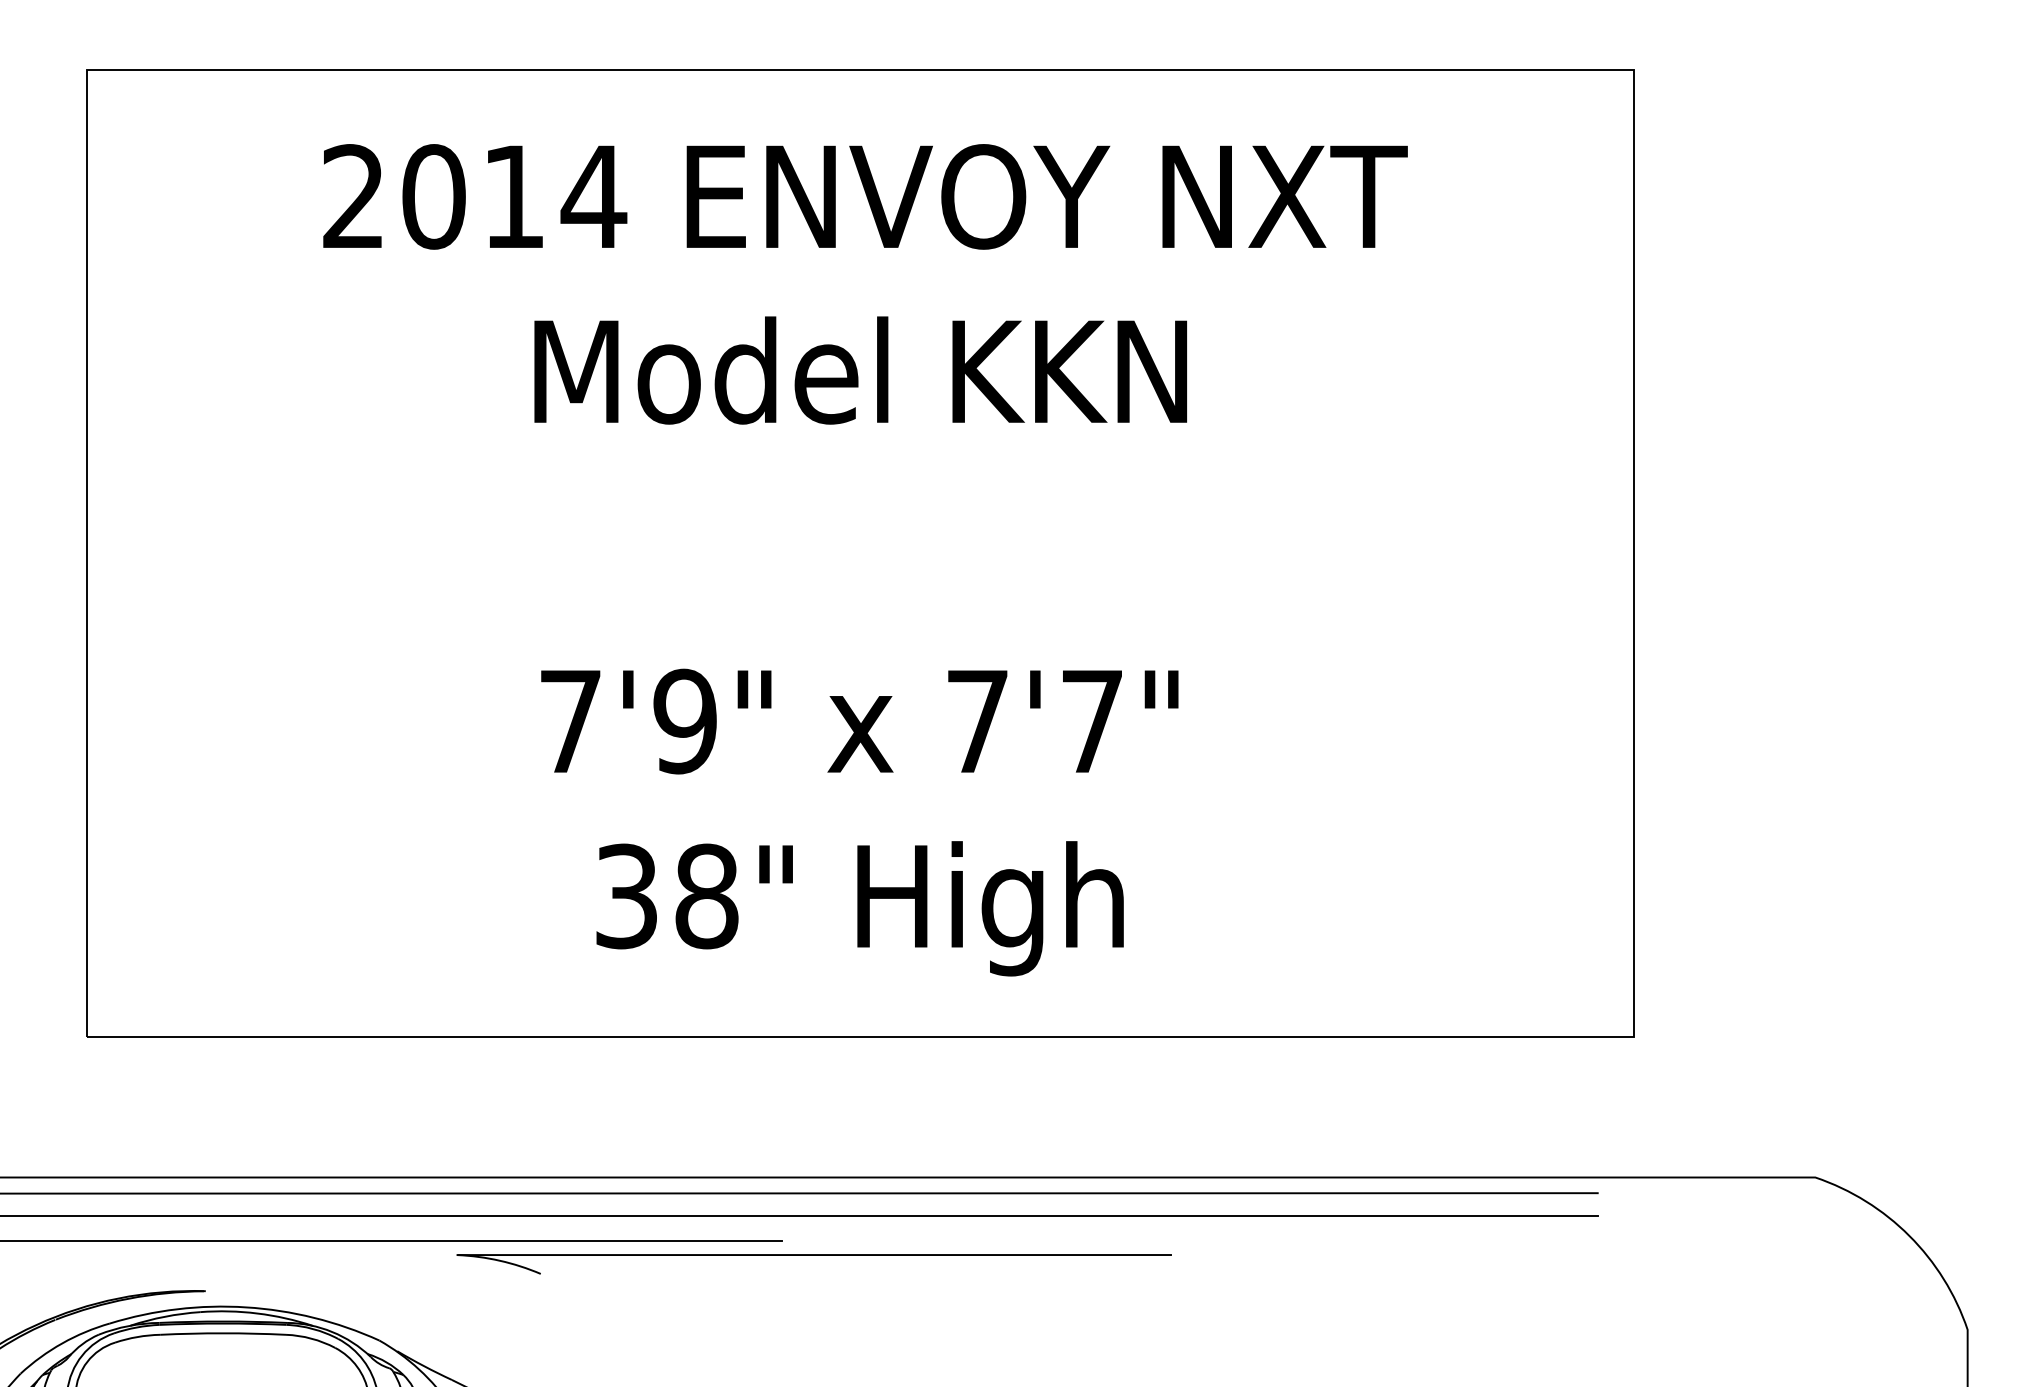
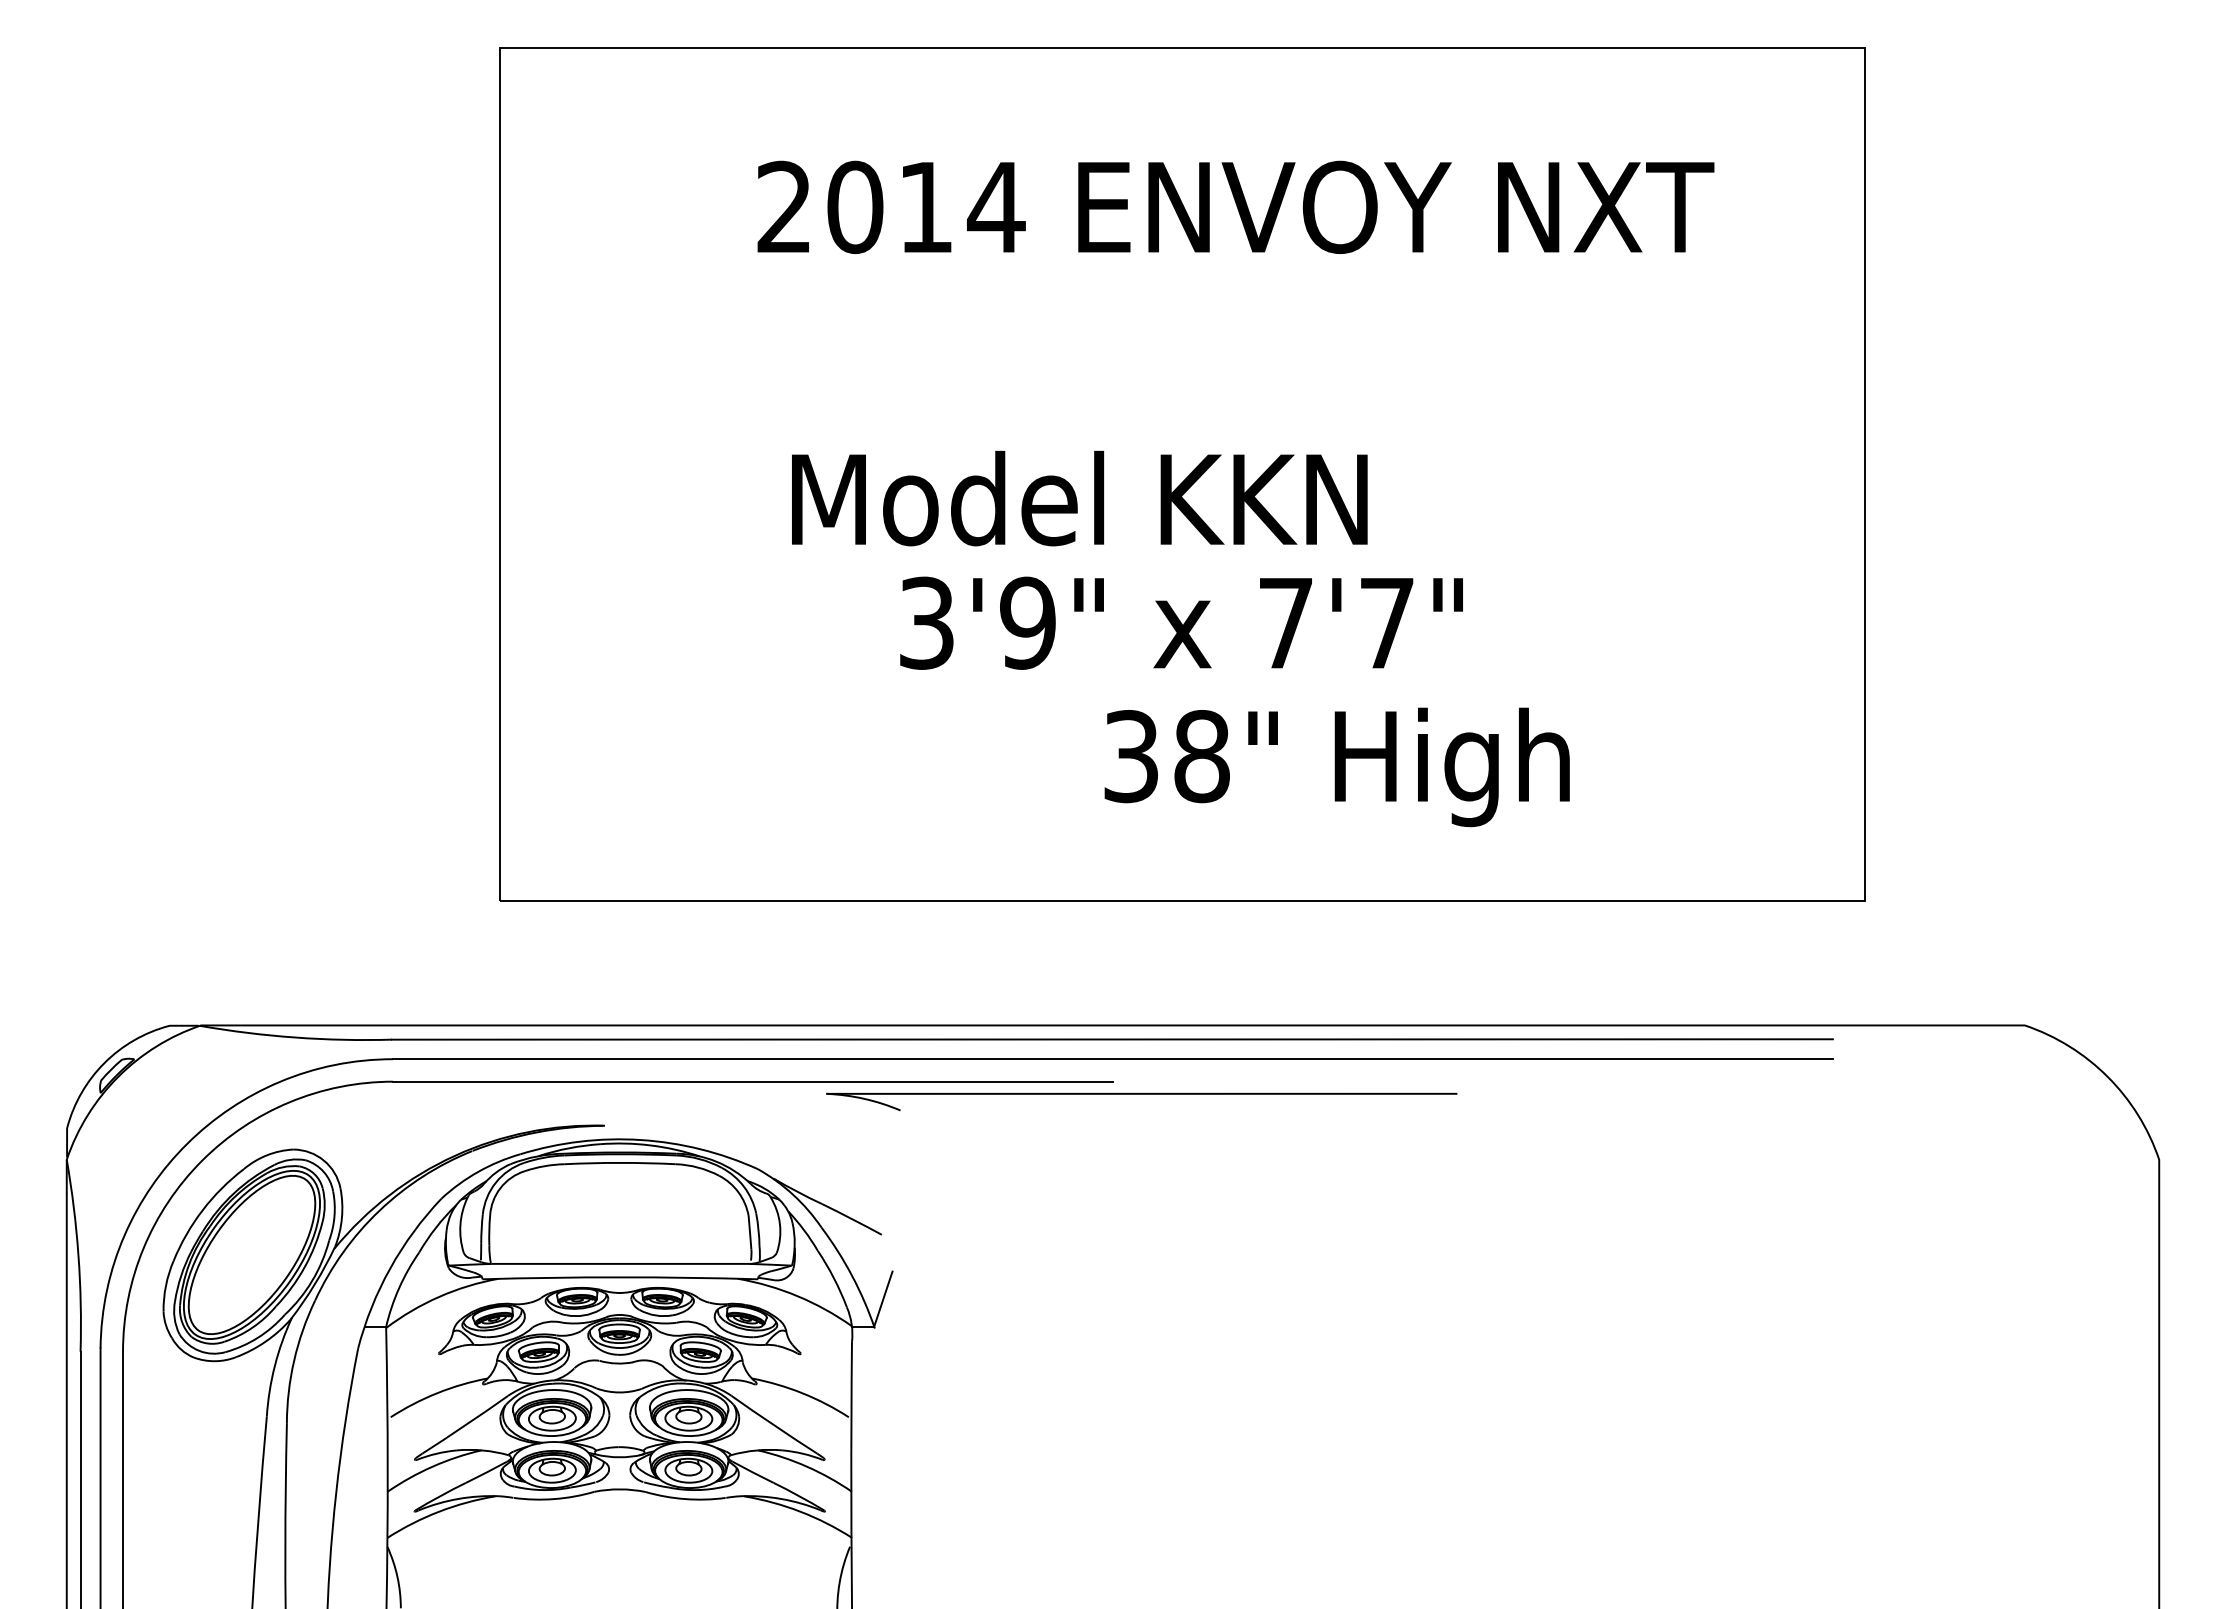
text: (864, 195) -> (1235, 206), moved
text: (860, 370) -> (1079, 498), moved
text: (570, 720) -> (926, 622), 7'9" -> 3'9"
text: (859, 908) -> (1336, 767), moved

